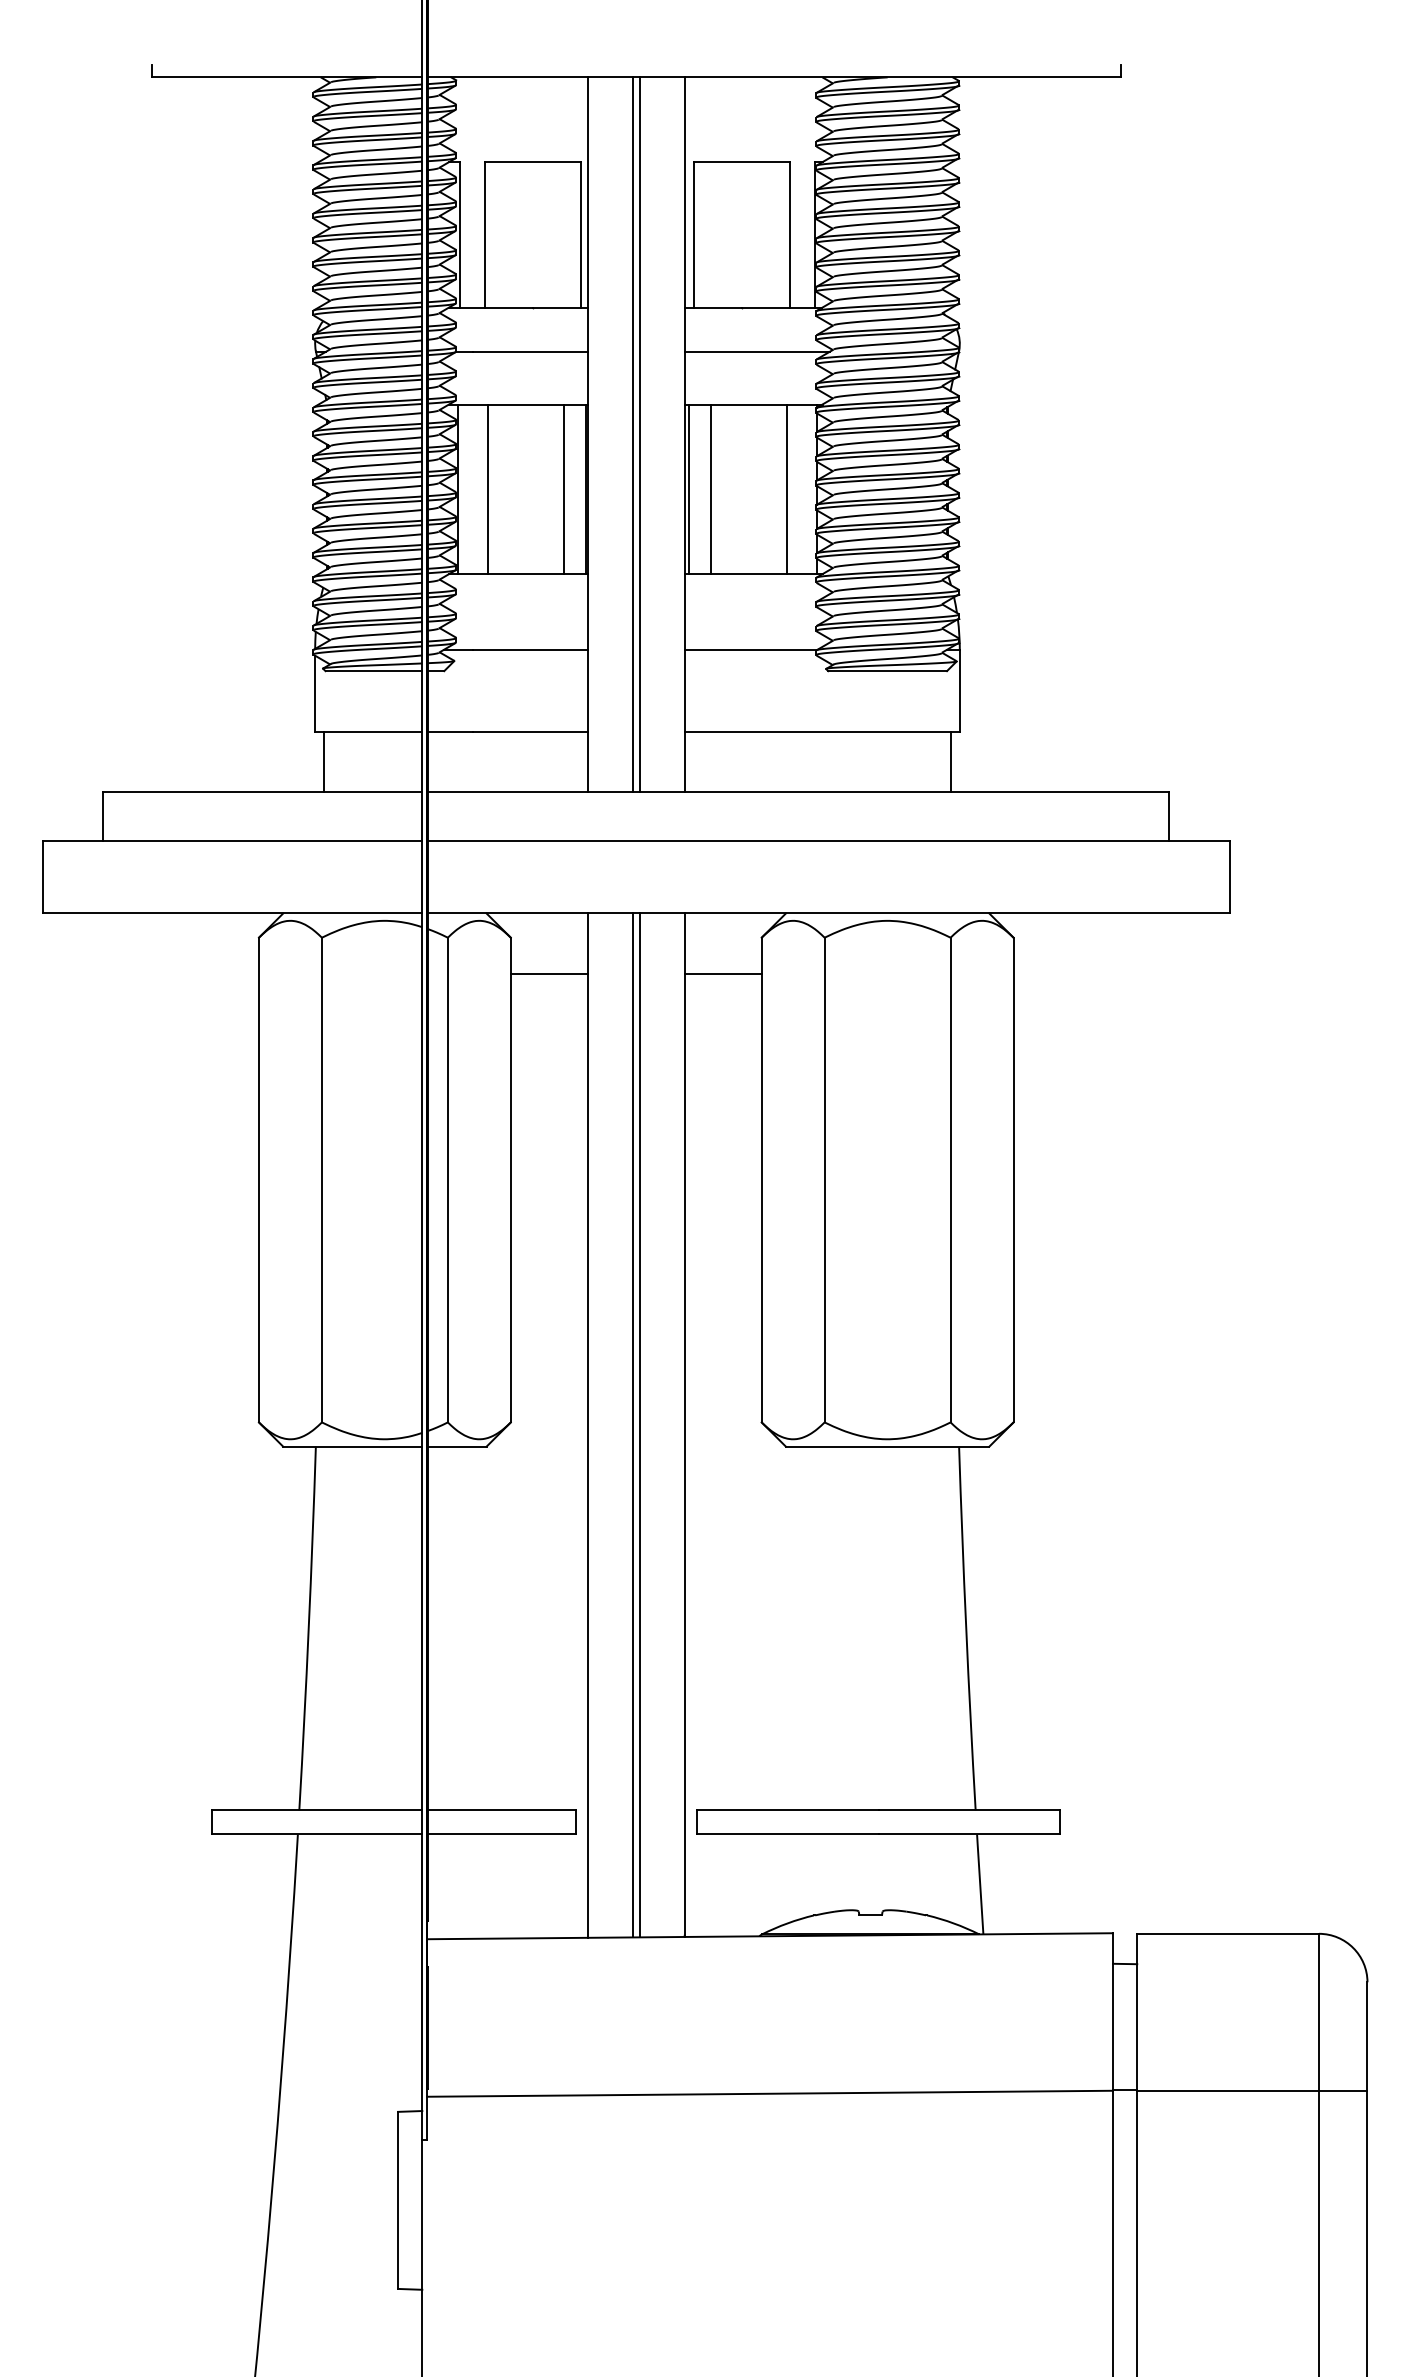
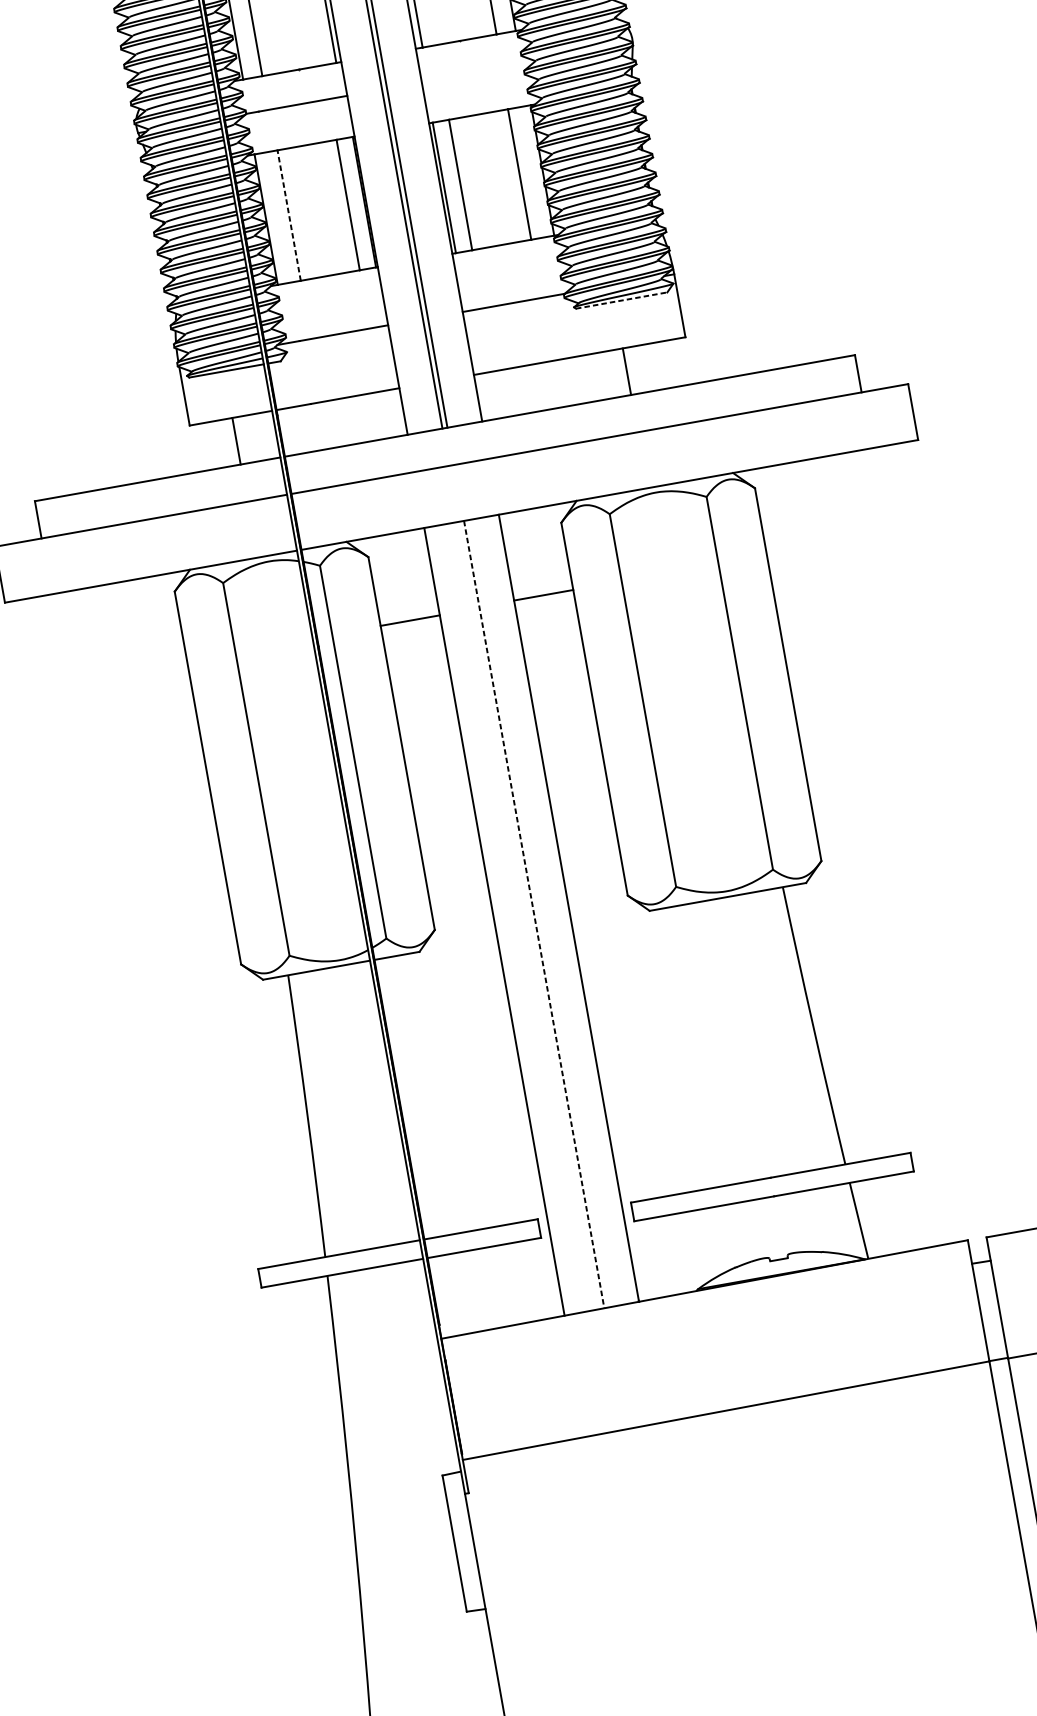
line: (757, 351) -> (477, 72), removed
line: (487, 489) -> (289, 215), solid -> dashed
line: (888, 671) -> (622, 300), solid -> dashed
line: (323, 761) -> (236, 440), moved
line: (951, 761) -> (627, 371), moved
line: (548, 974) -> (409, 621), moved
line: (722, 974) -> (543, 595), moved
line: (633, 1425) -> (529, 915), removed
line: (639, 1425) -> (534, 914), solid -> dashed

